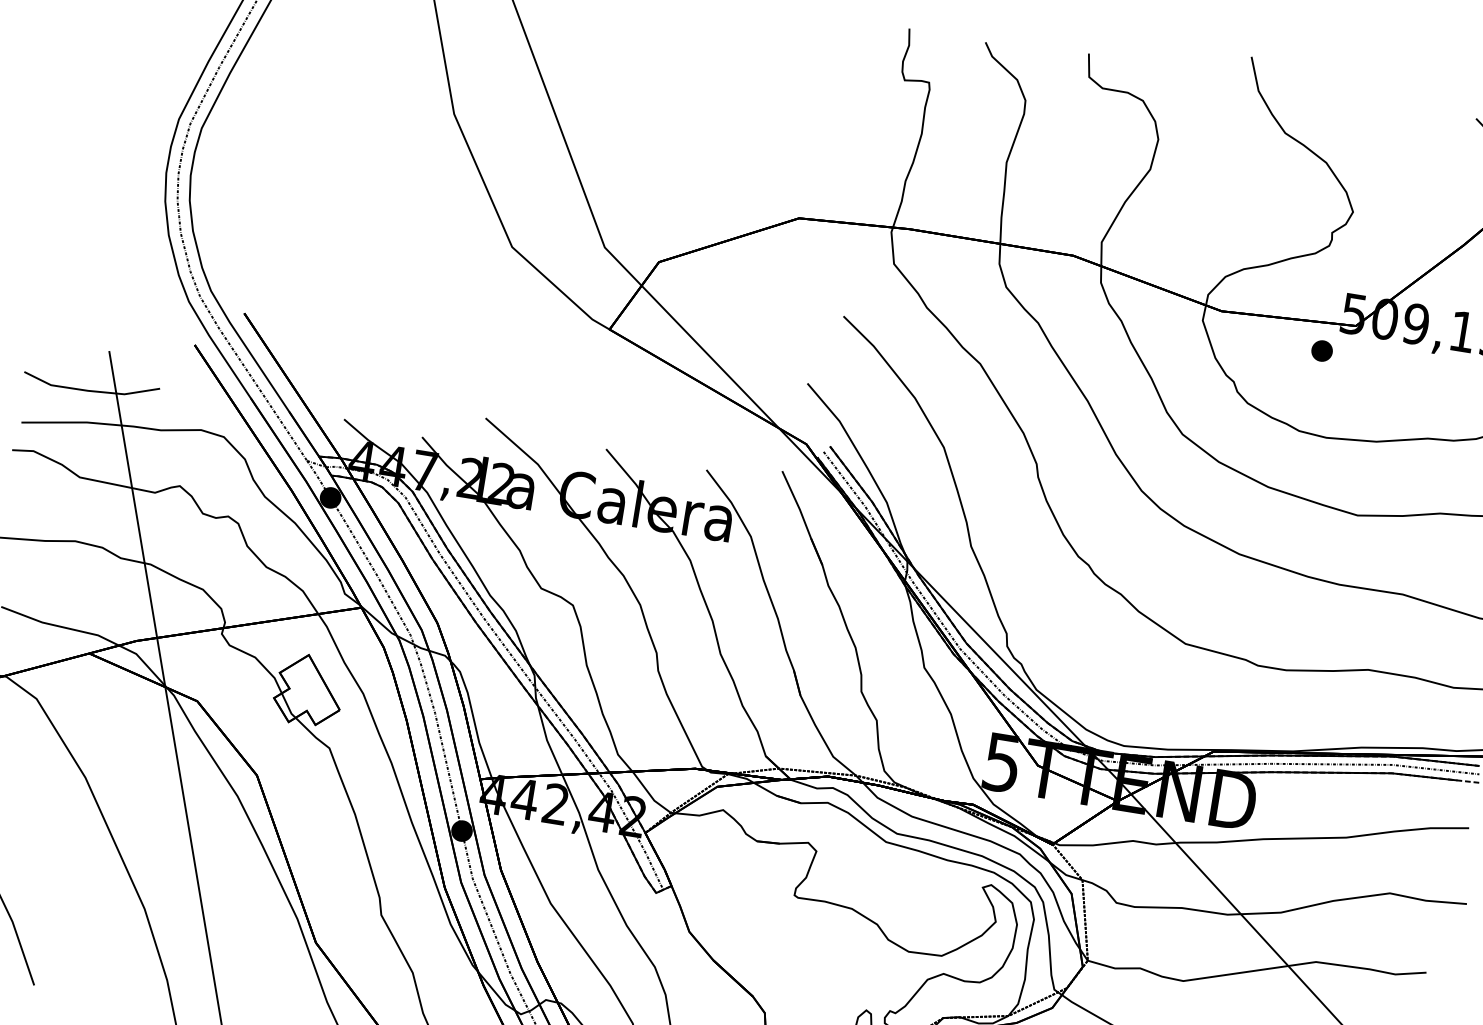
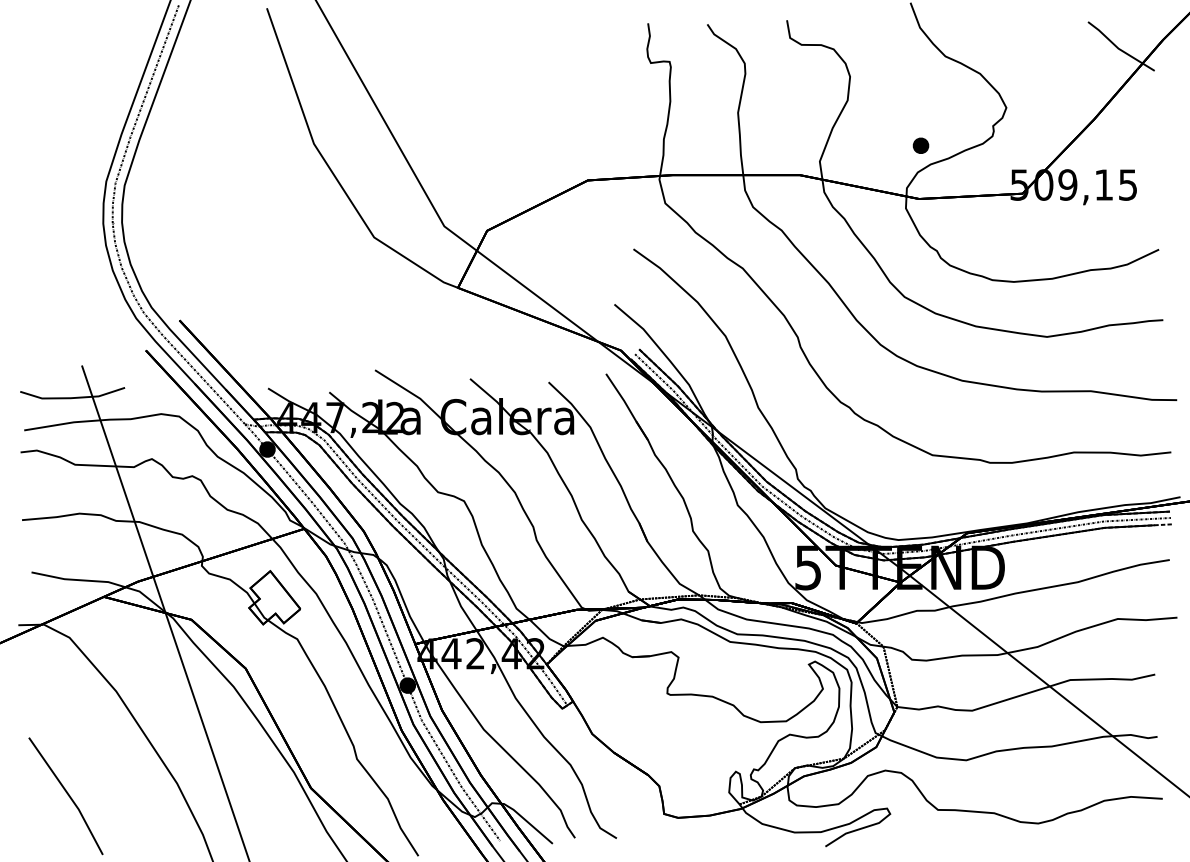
part: (1321, 350) -> (920, 145), moved

